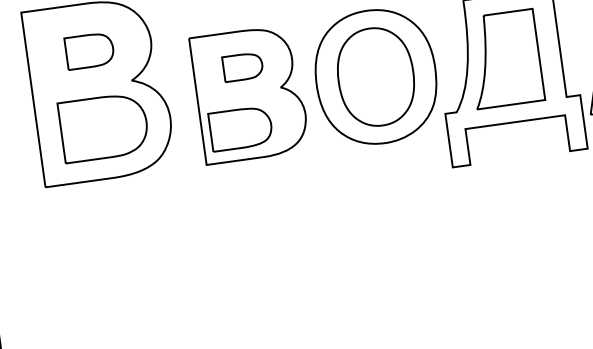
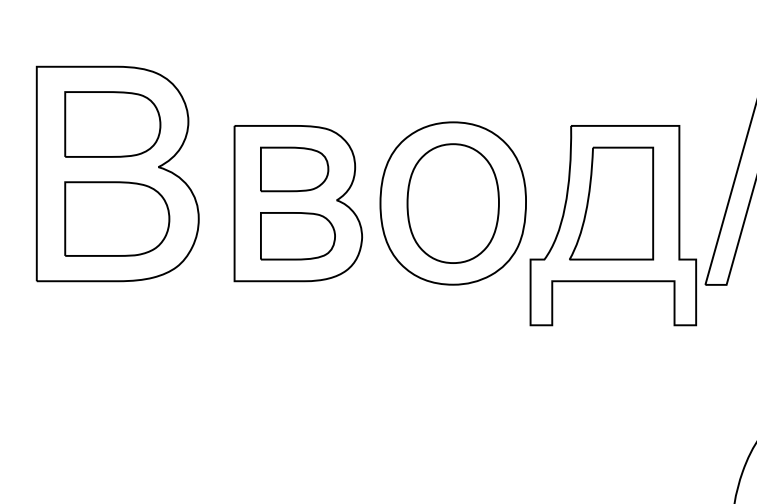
part: (89, 51) -> (112, 124), size x1.67
part: (242, 67) -> (294, 169), size x1.43
part: (240, 128) -> (297, 236), moved

